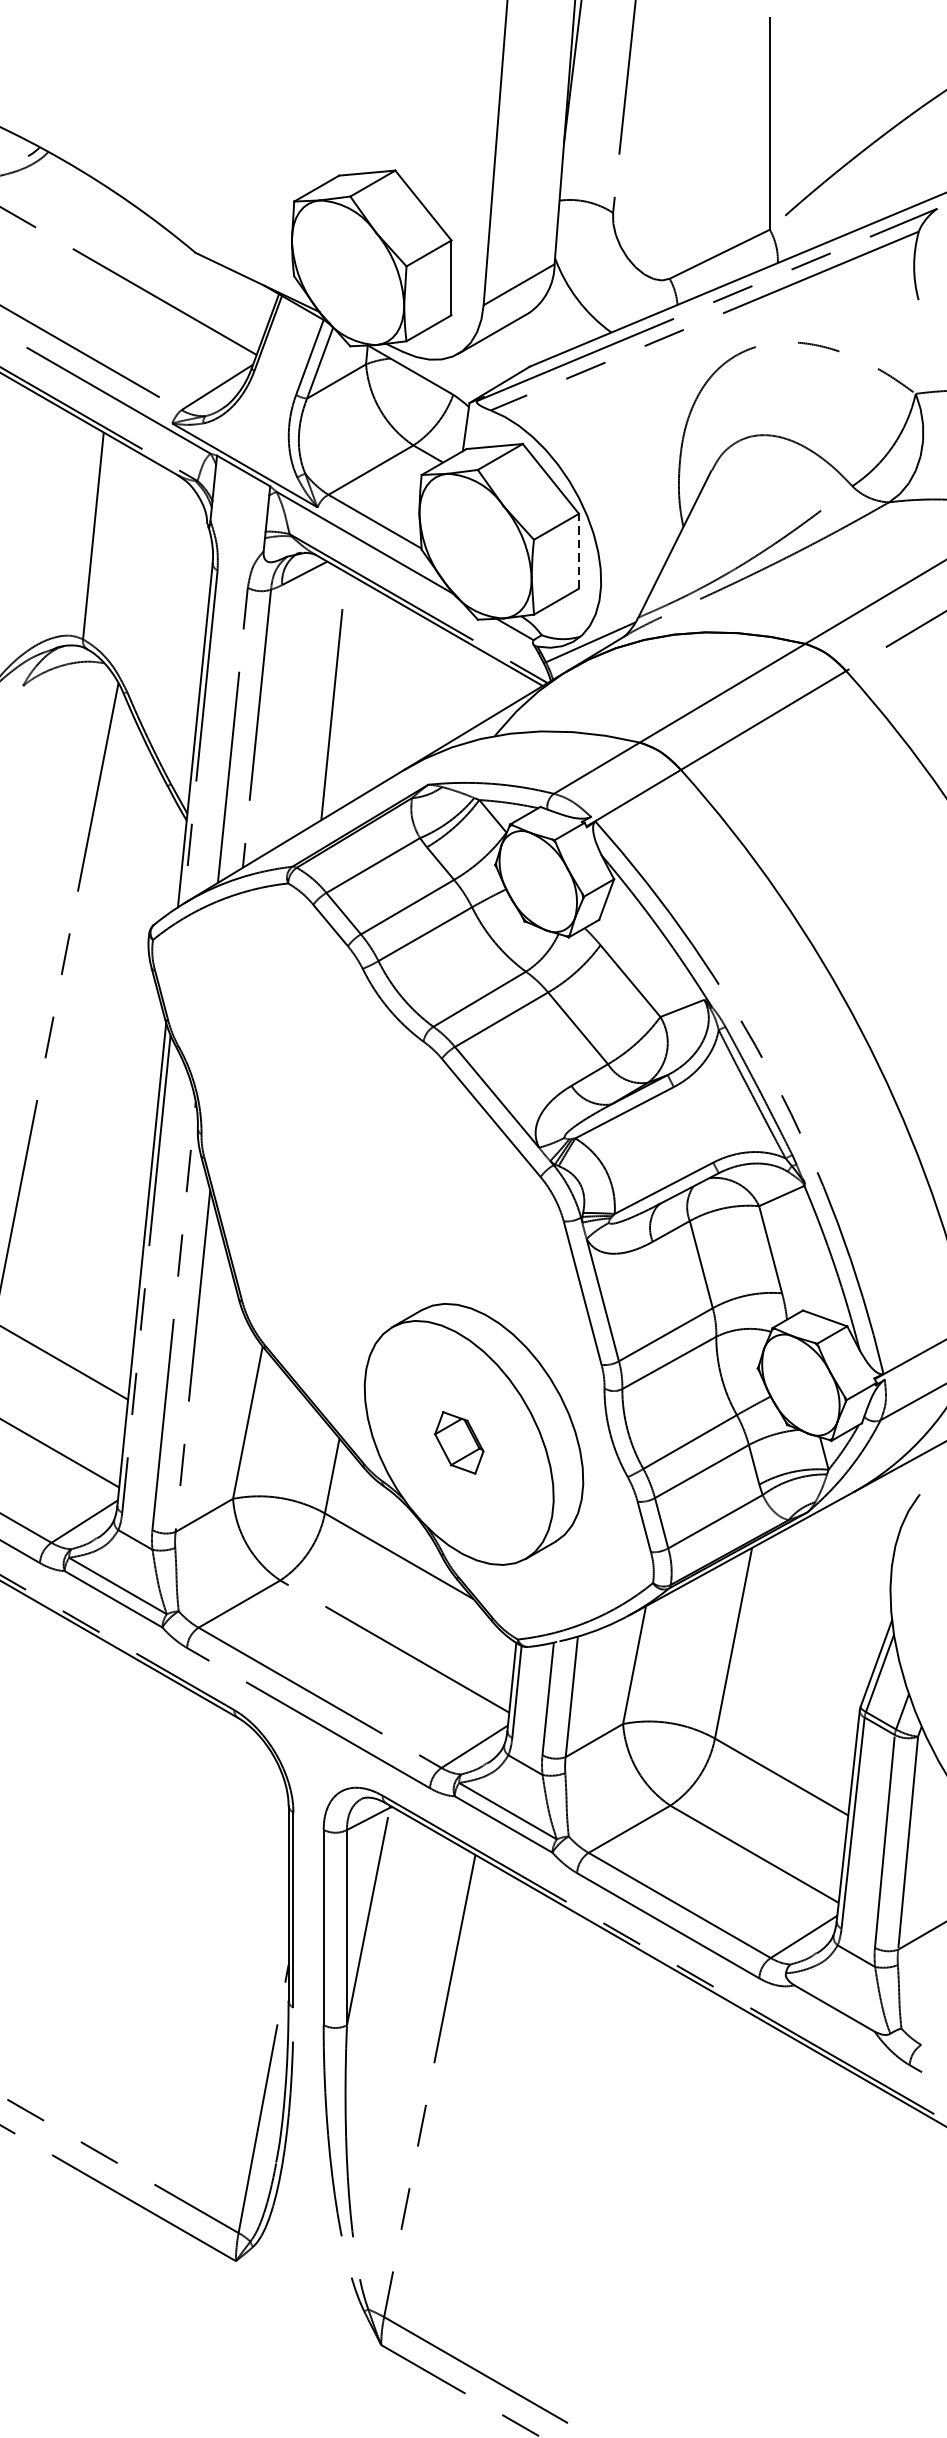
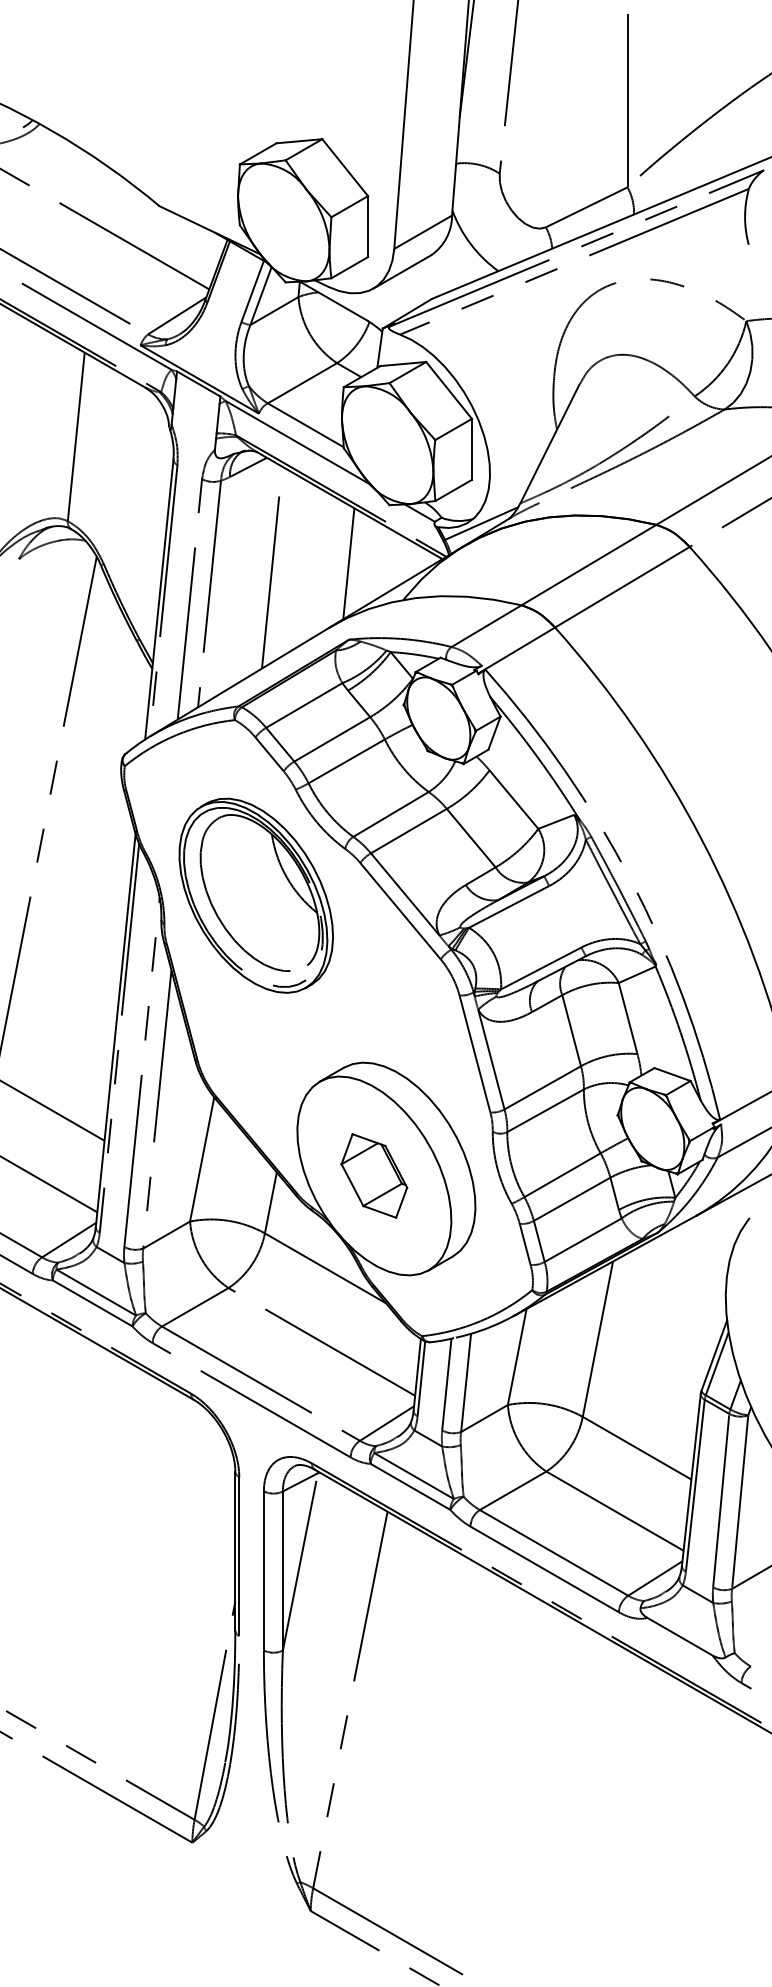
line: (578, 551) -> (471, 449), dashed -> solid
line: (427, 691) -> (348, 563), added
part: (313, 1098) -> (255, 895), added
part: (459, 1442) -> (374, 1175), size x1.67

